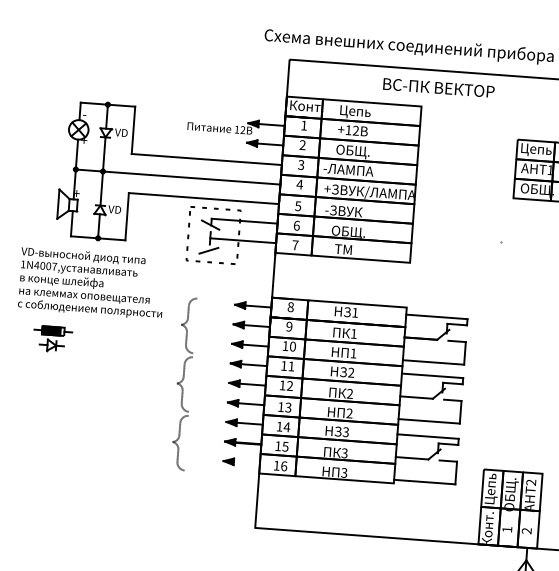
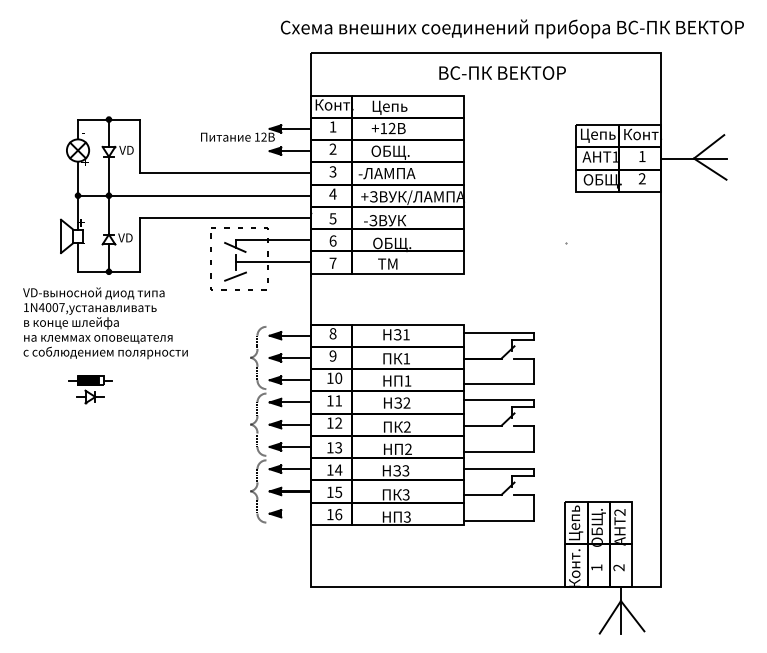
text: (438, 87) -> (502, 72), moved
part: (52, 338) -> (90, 389), moved
part: (184, 383) -> (258, 424), moved

